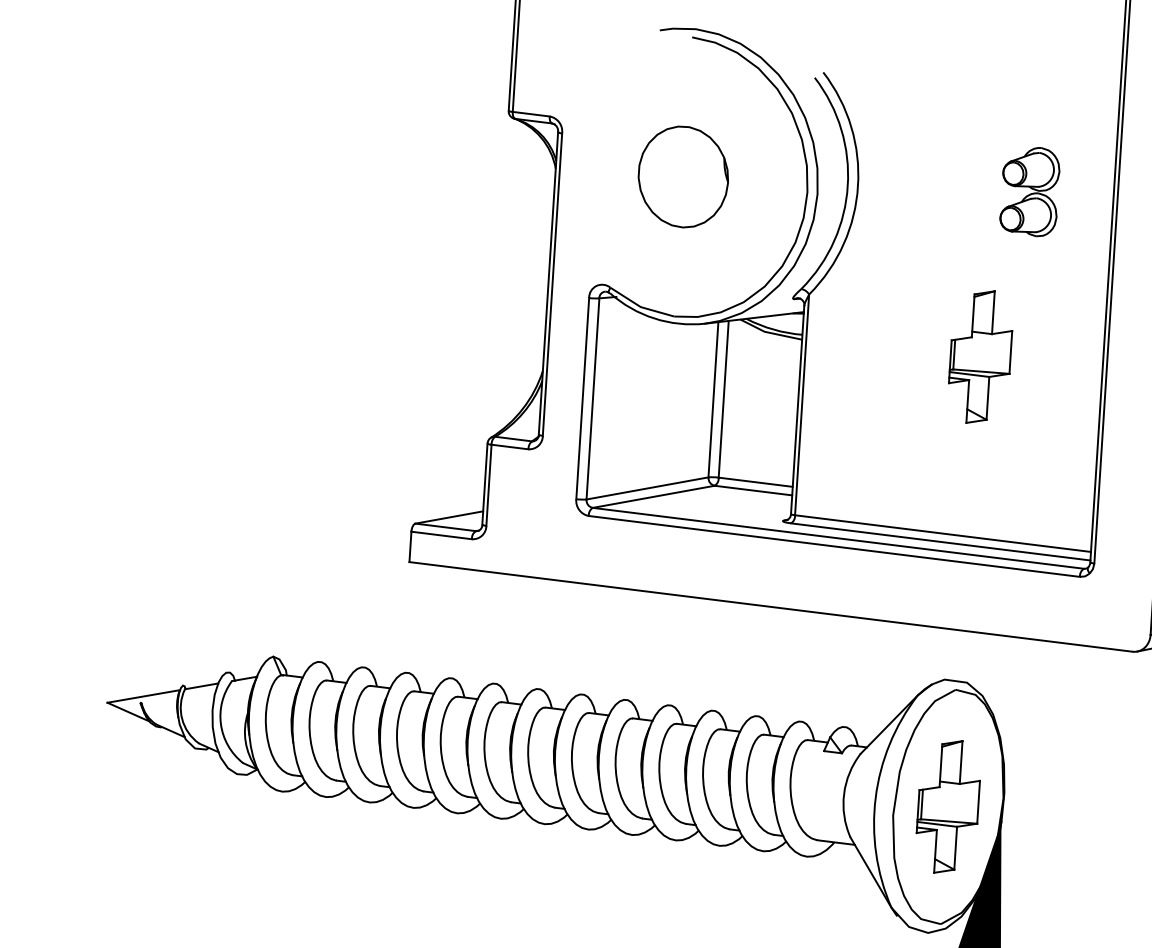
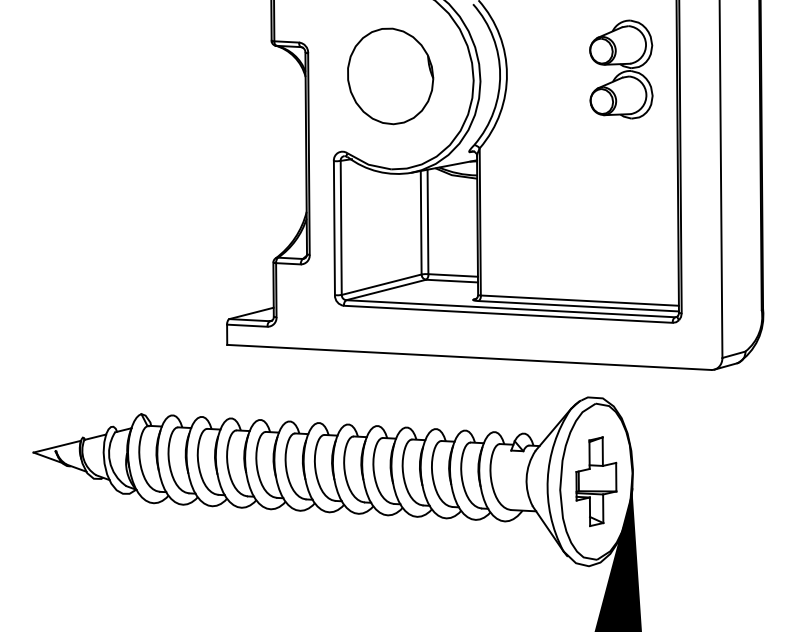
part: (683, 177) -> (390, 76), size x1.43
part: (1030, 191) -> (621, 69), size x1.67
part: (980, 356) -> (596, 181), removed

